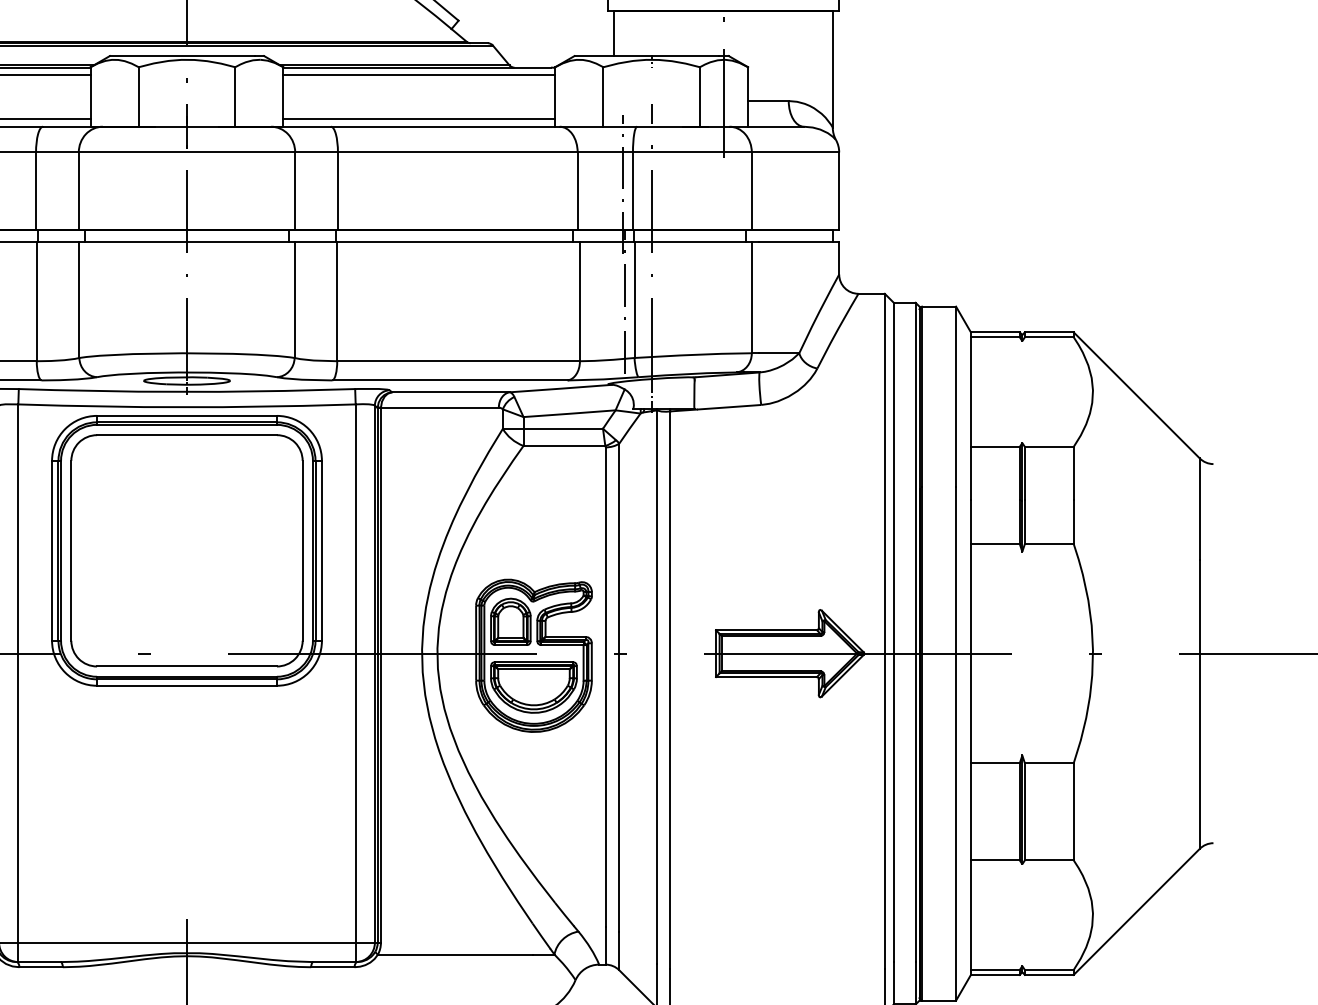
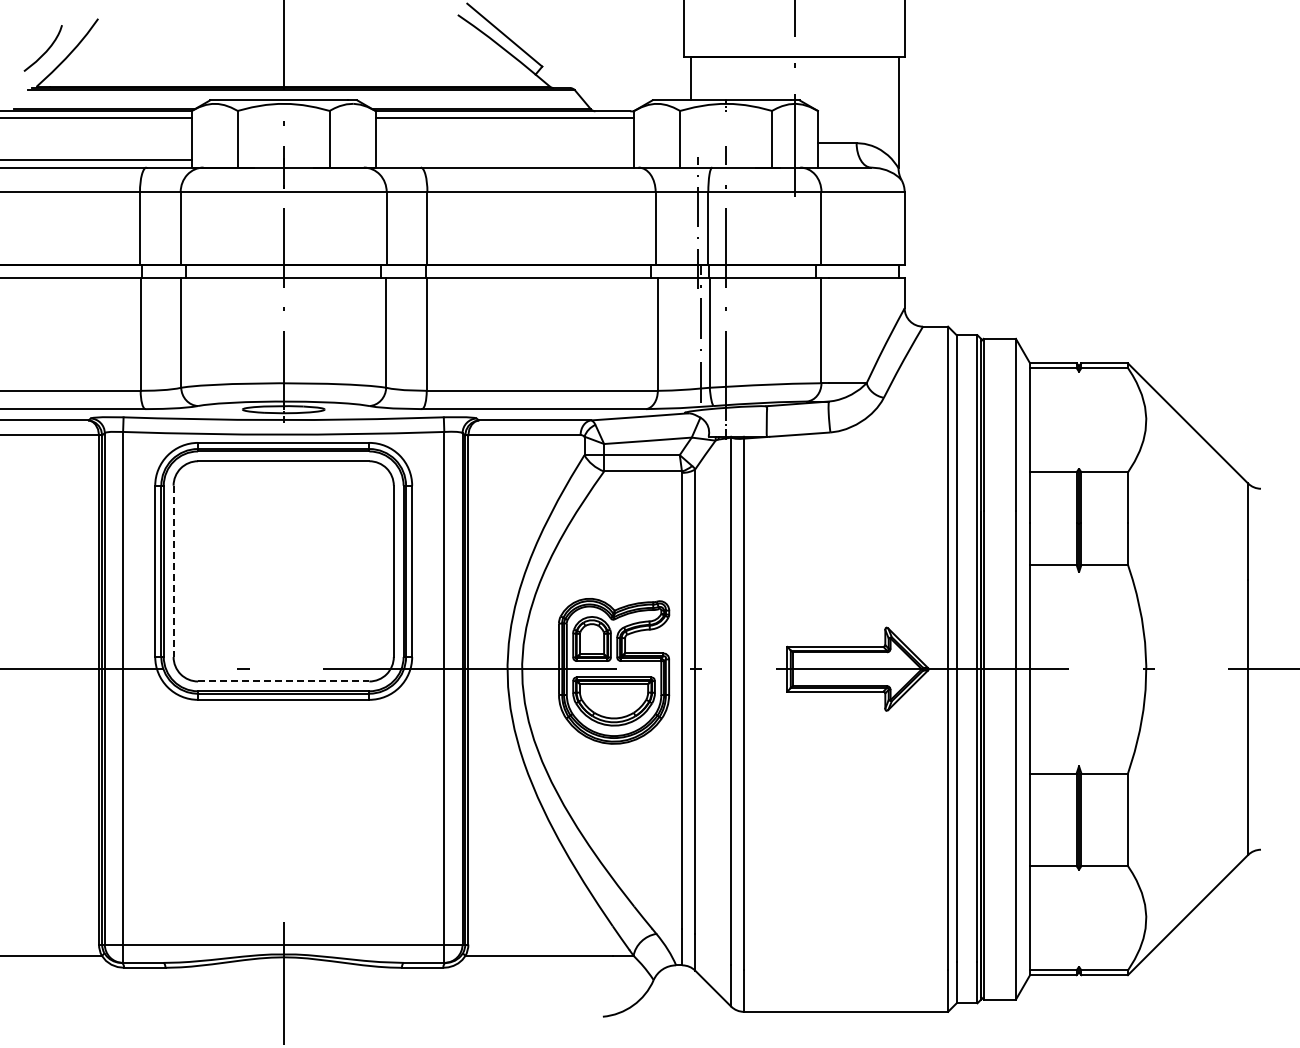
line: (418, 119) -> (504, 160), removed
line: (71, 550) -> (173, 571), solid -> dashed
line: (186, 666) -> (283, 681), solid -> dashed

